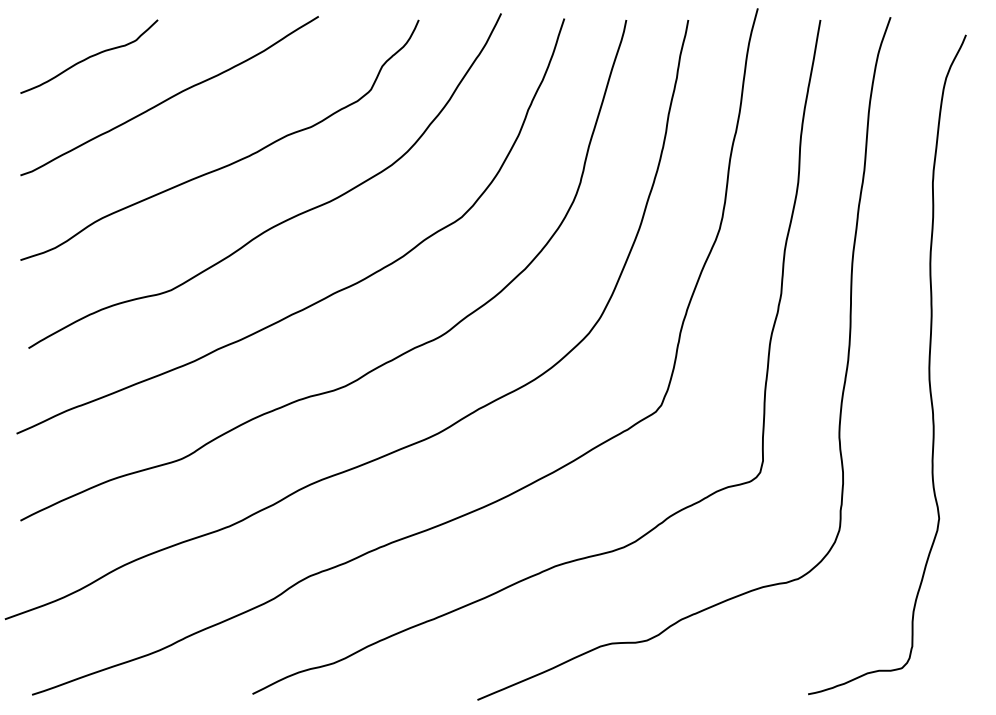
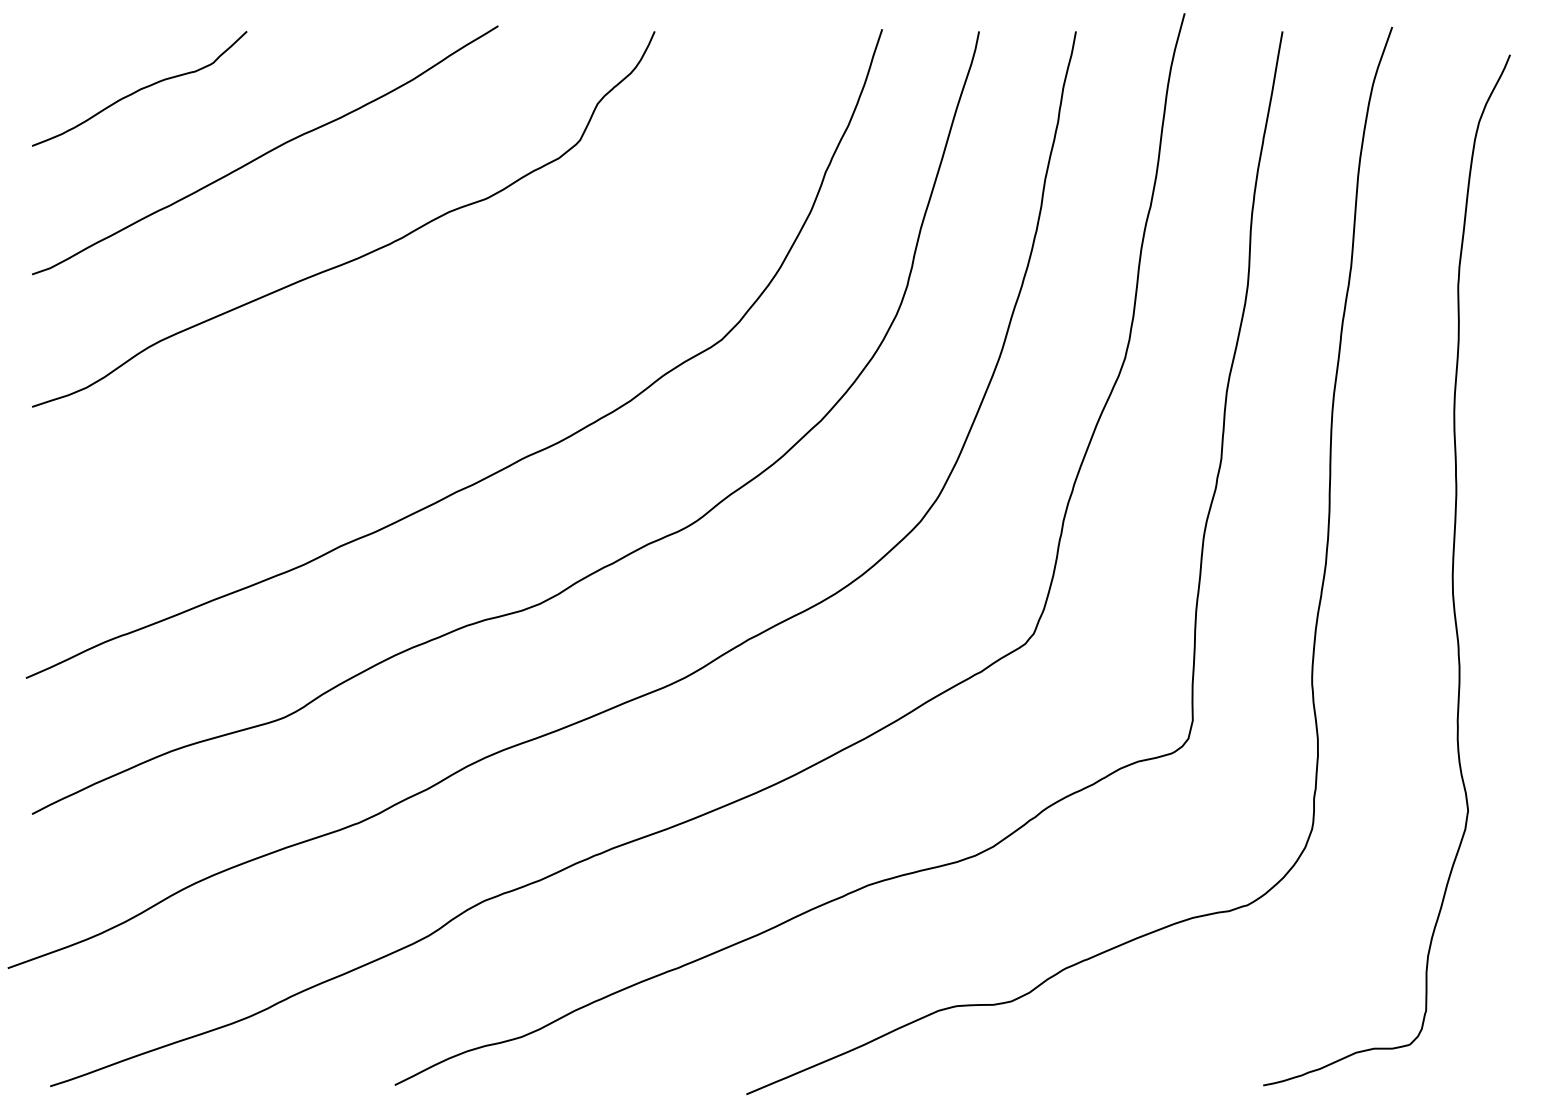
curve: (284, 220) -> (444, 344), removed

